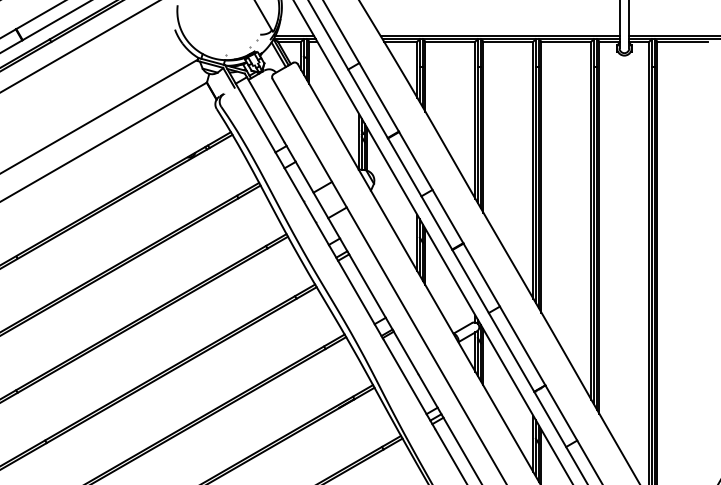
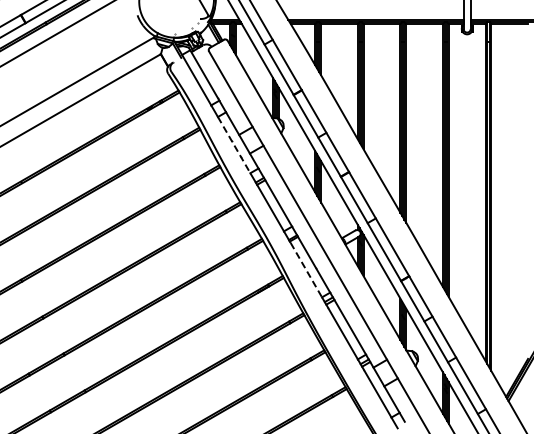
line: (307, 207) -> (234, 145), solid -> dashed
line: (405, 377) -> (306, 270), solid -> dashed

